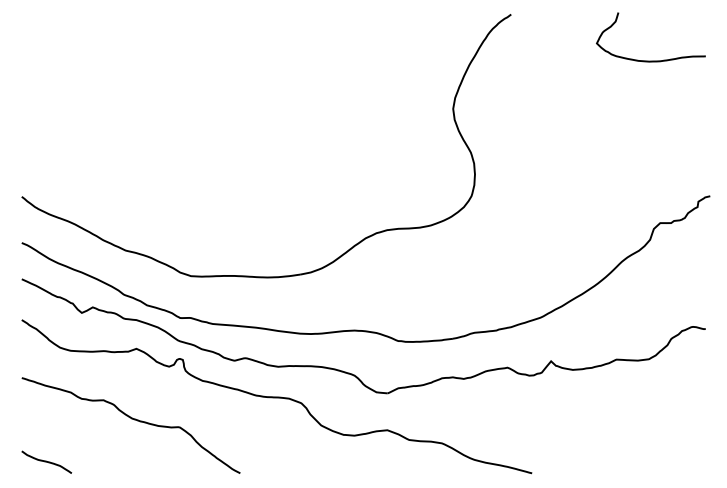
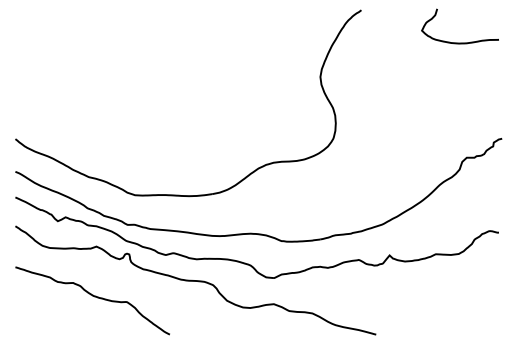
curve: (45, 461) -> (32, 326), removed

